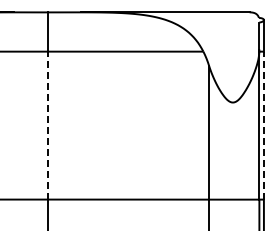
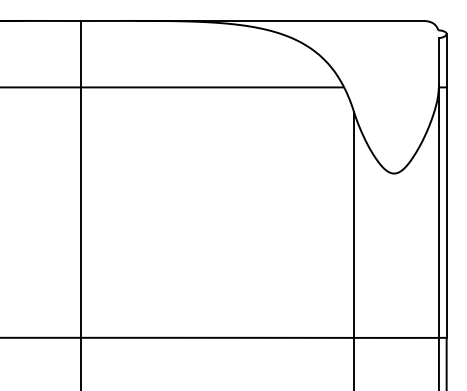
line: (47, 125) -> (80, 212), dashed -> solid
line: (263, 125) -> (445, 212), dashed -> solid

